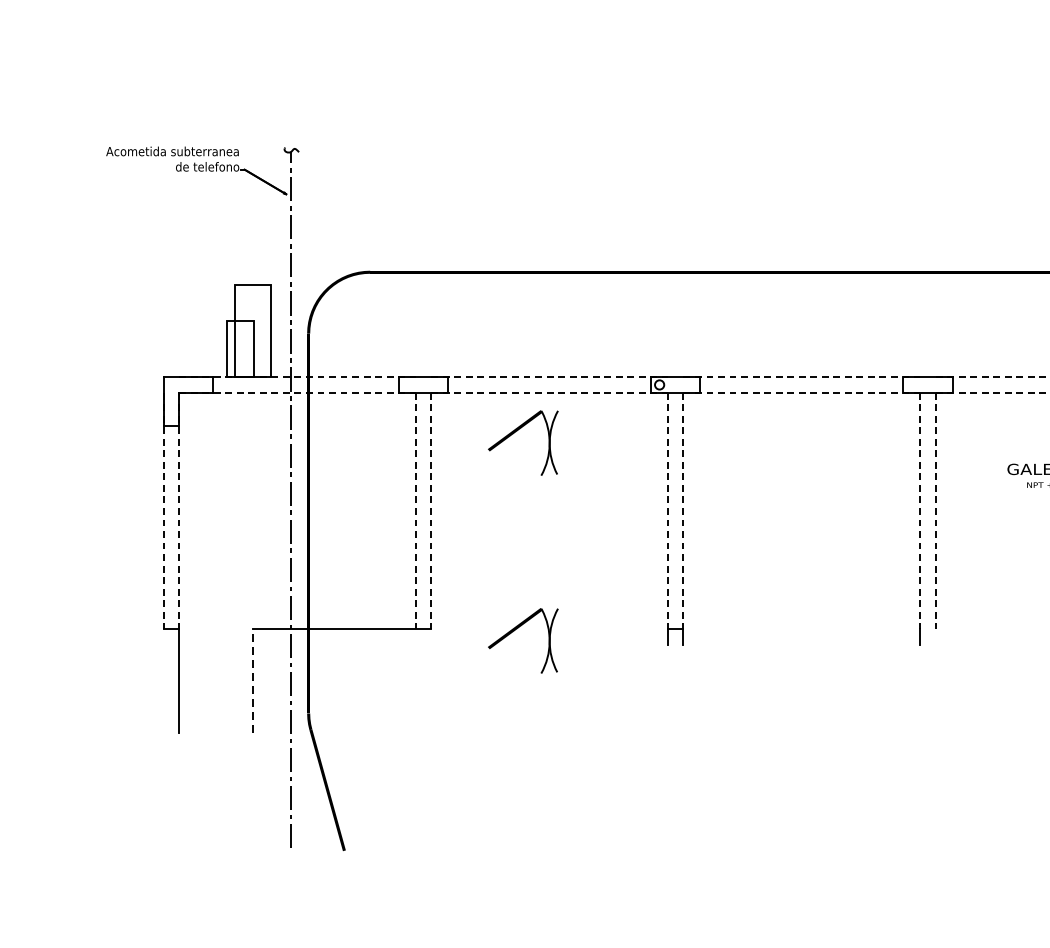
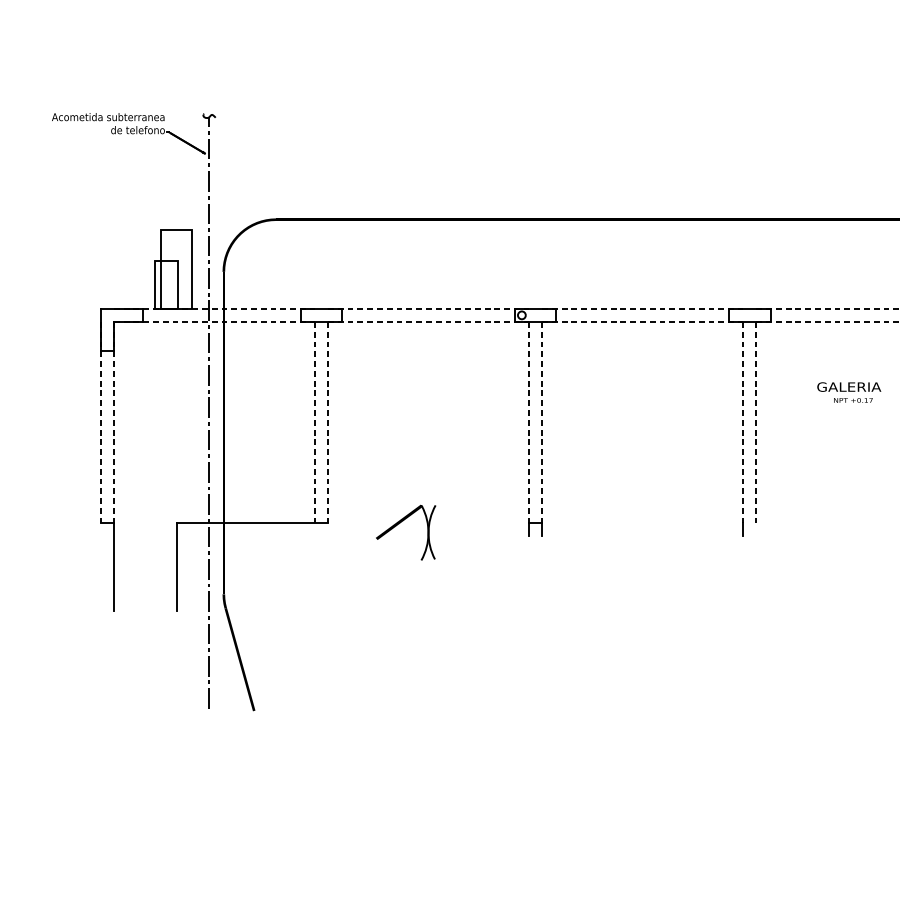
part: (515, 433) -> (399, 356), removed
line: (252, 680) -> (176, 566), dashed -> solid

